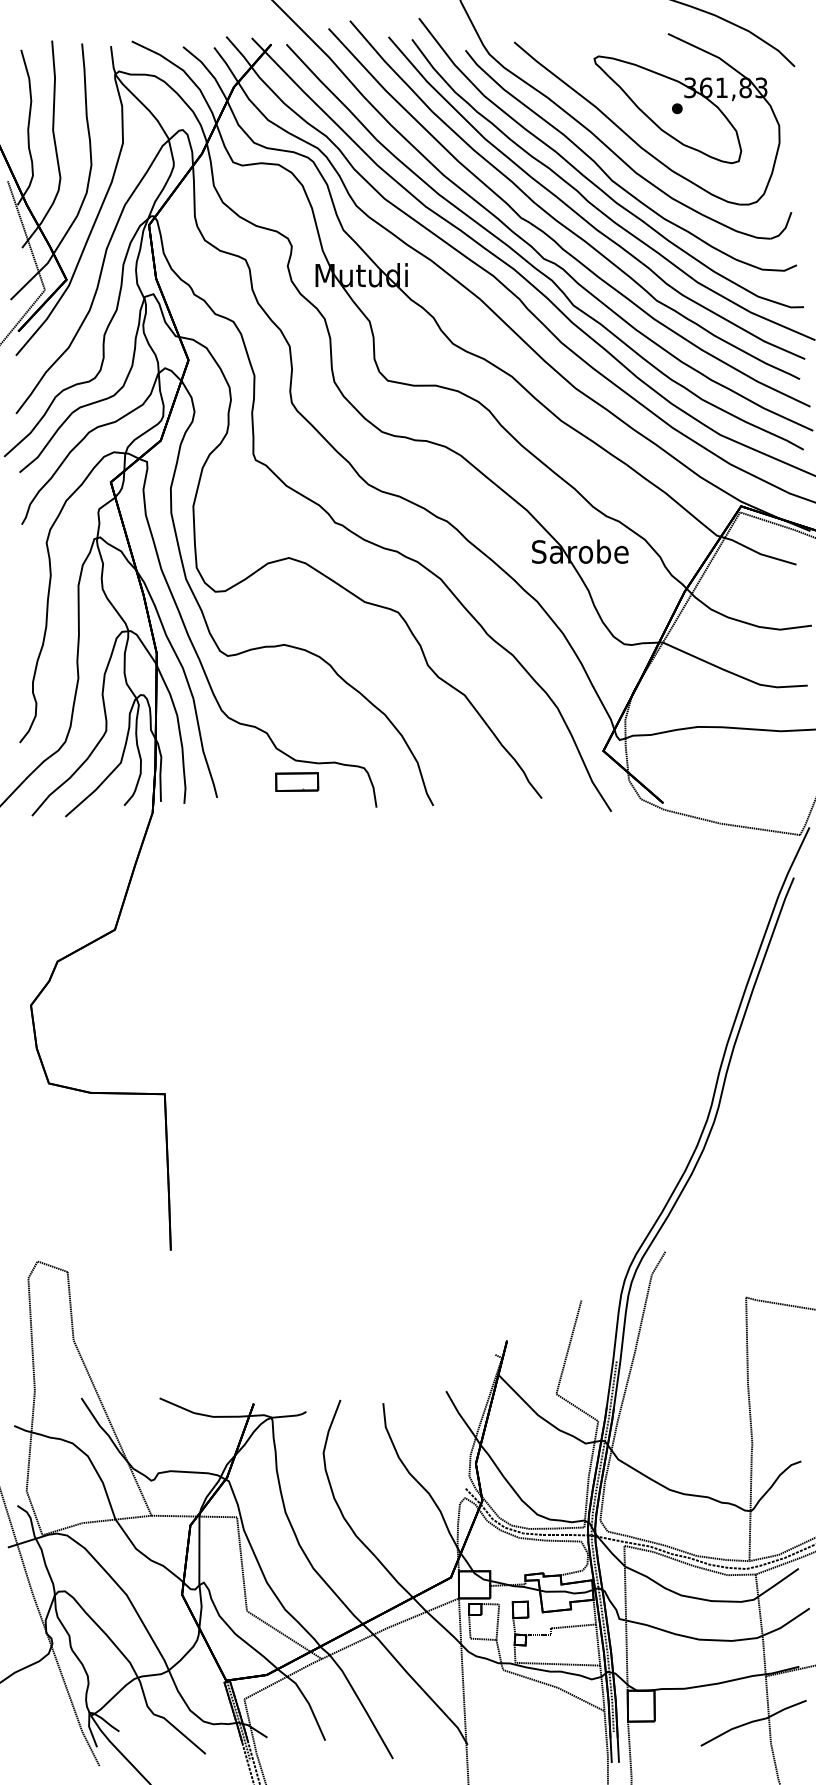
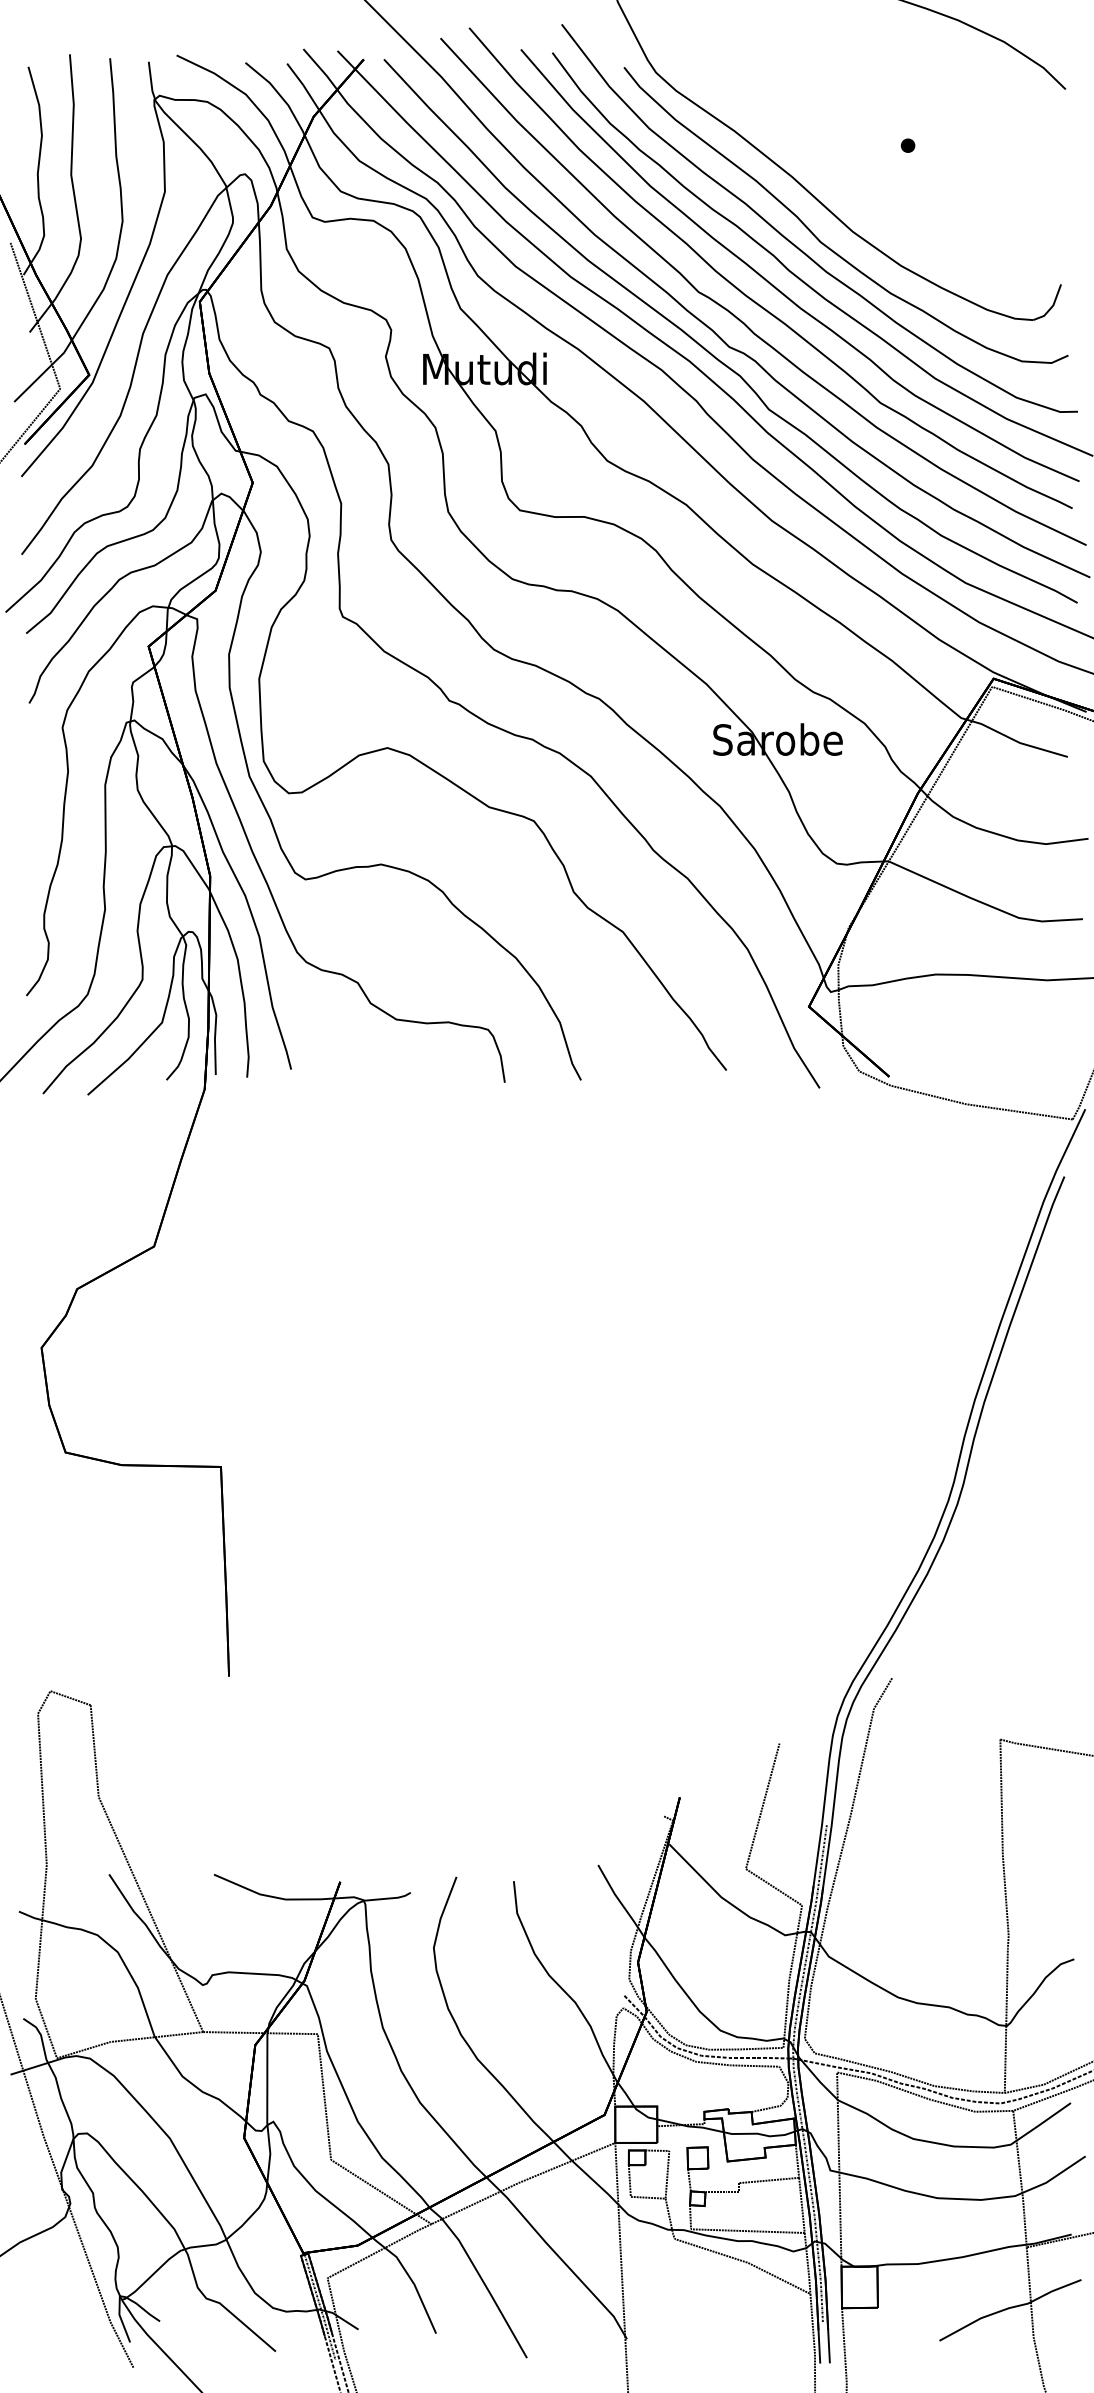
part: (647, 119) -> (868, 160), removed
part: (297, 781) -> (398, 1047), removed

